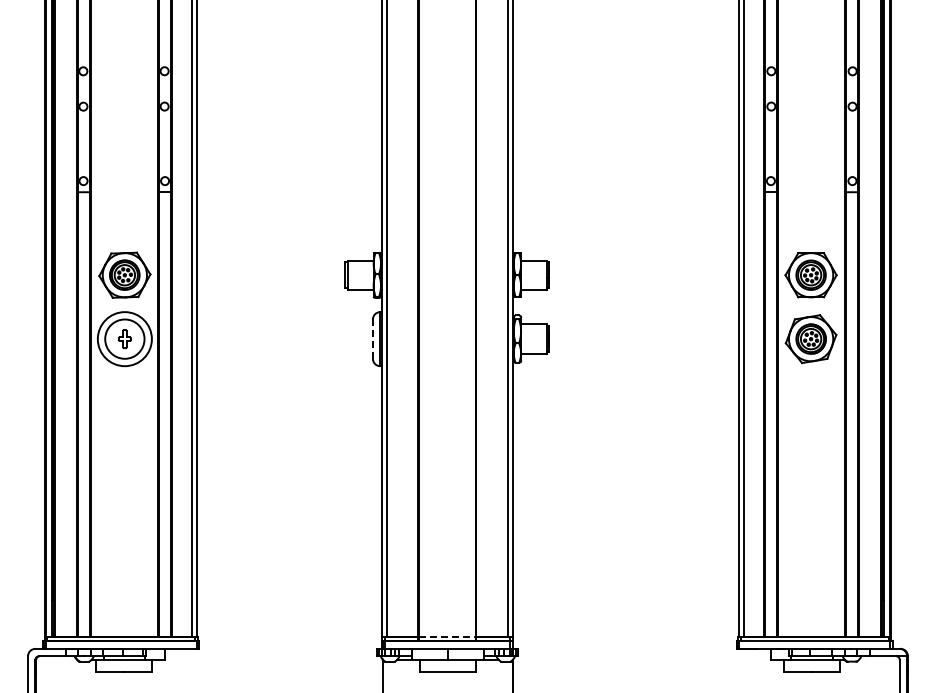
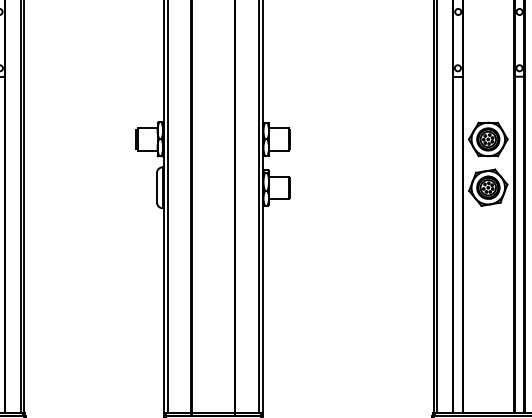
line: (372, 339) -> (156, 188), dashed -> solid
line: (447, 636) -> (213, 412), dashed -> solid

